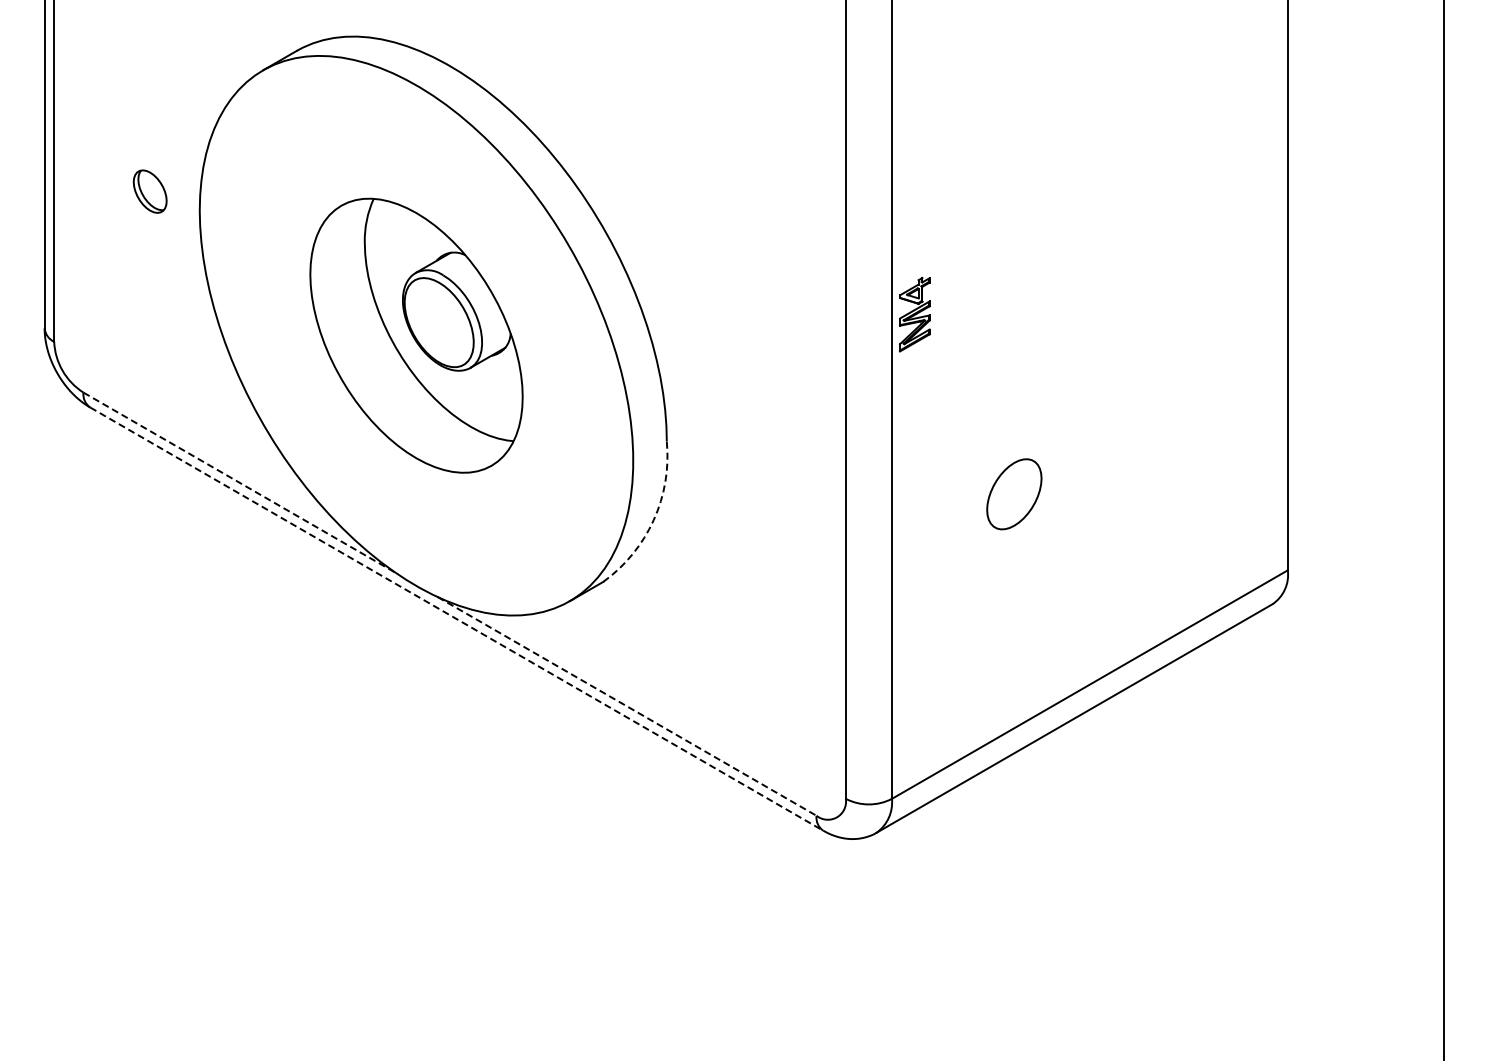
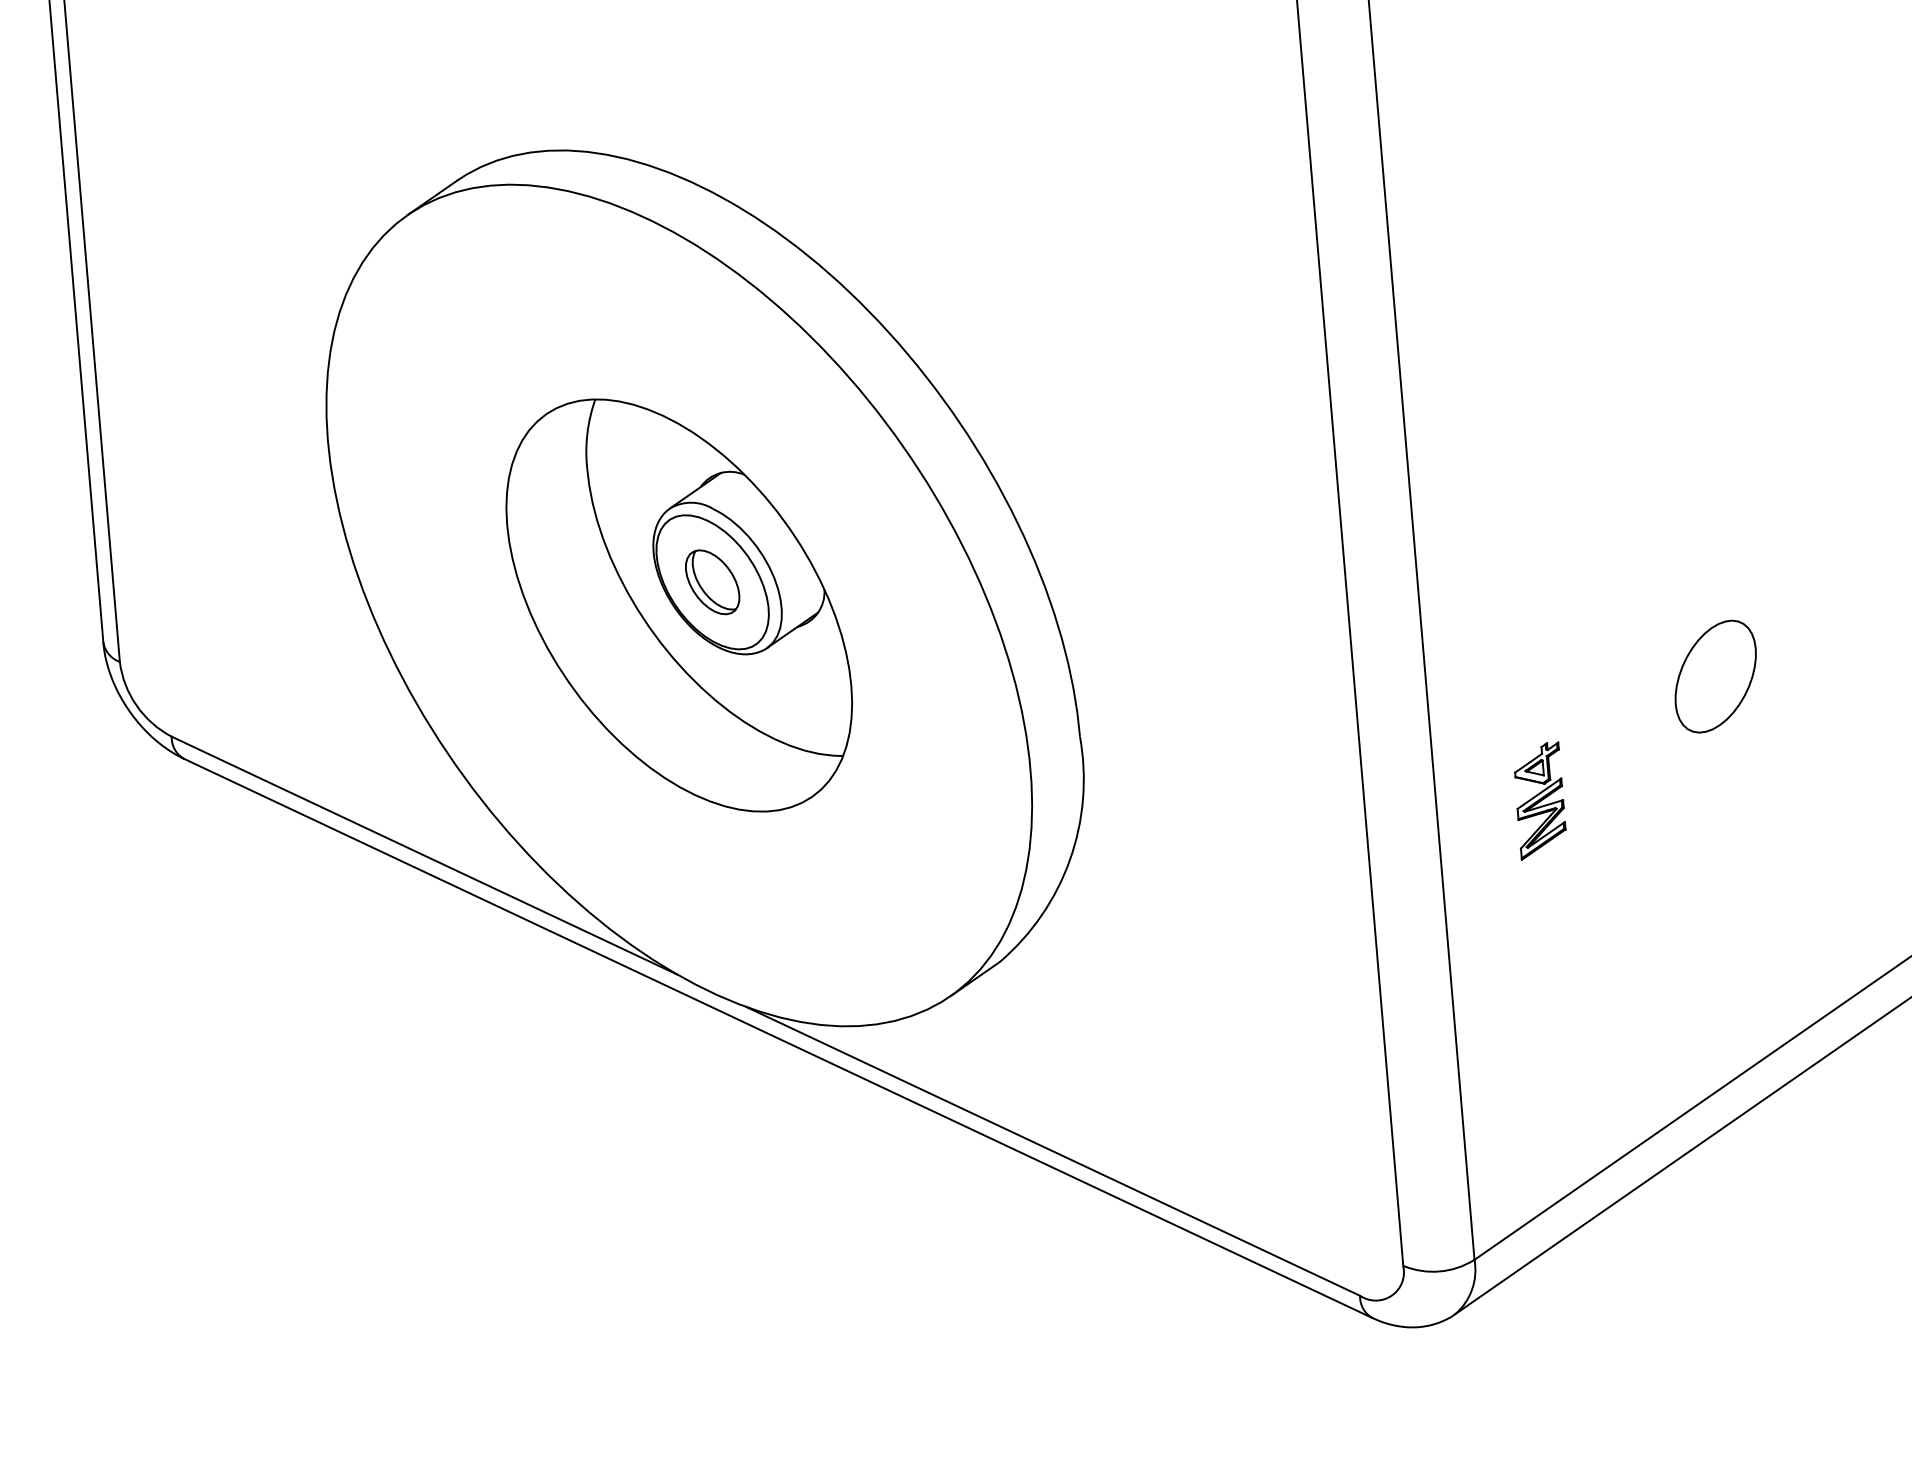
part: (149, 191) -> (711, 582), moved
part: (914, 314) -> (1539, 800), moved
line: (239, 482) -> (424, 855), dashed -> solid
part: (1014, 494) -> (1715, 676), moved
arc: (653, 520) -> (1069, 860), dashed -> solid
line: (457, 619) -> (779, 1038), dashed -> solid
line: (627, 706) -> (1053, 1151), dashed -> solid

